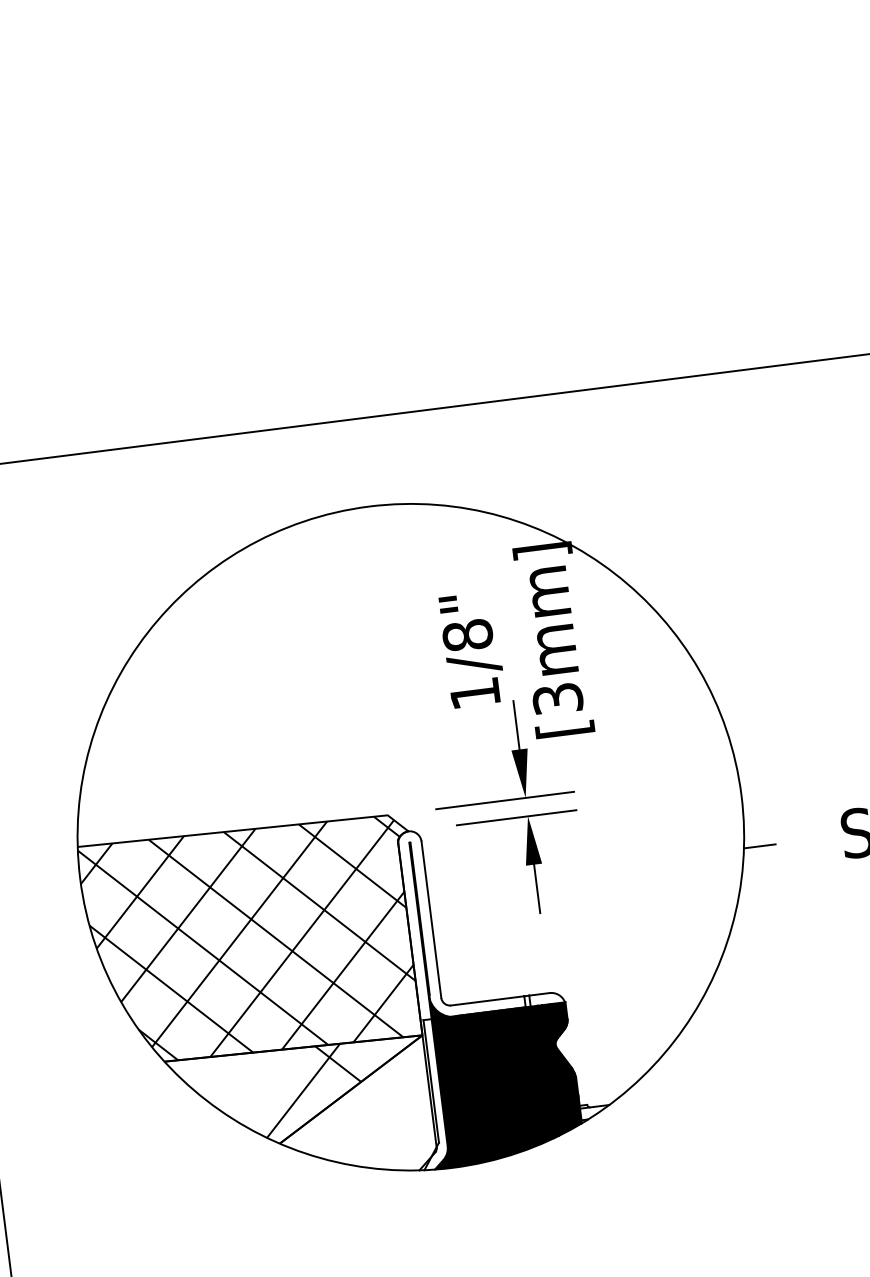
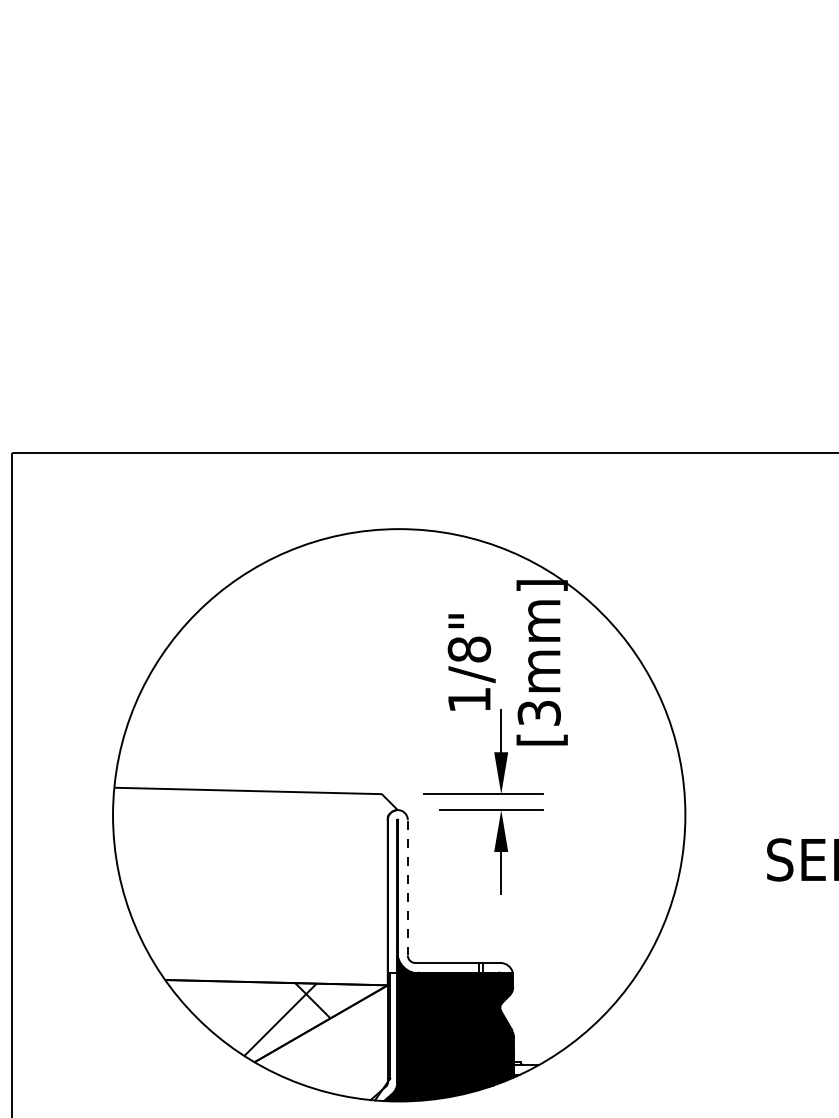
line: (759, 846) -> (695, 860), removed
line: (430, 919) -> (407, 887), solid -> dashed
hatch: (250, 941) -> (251, 886), removed

